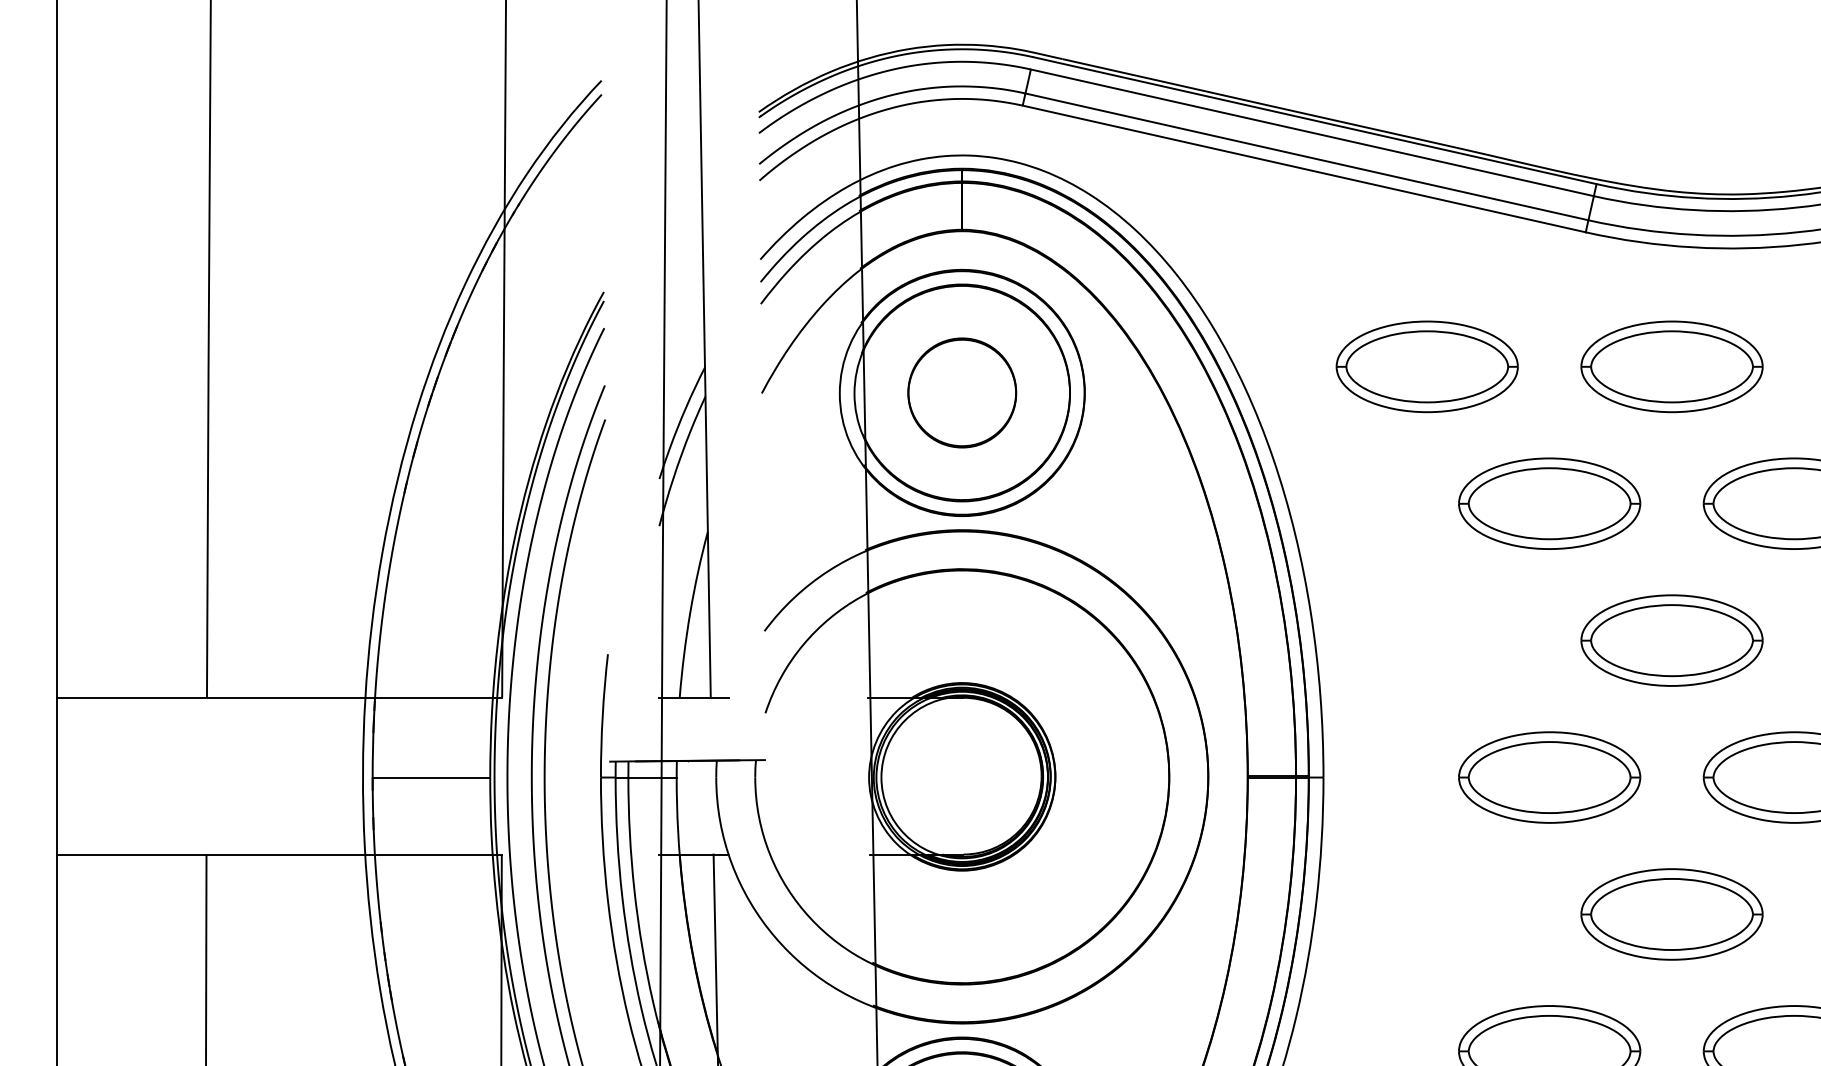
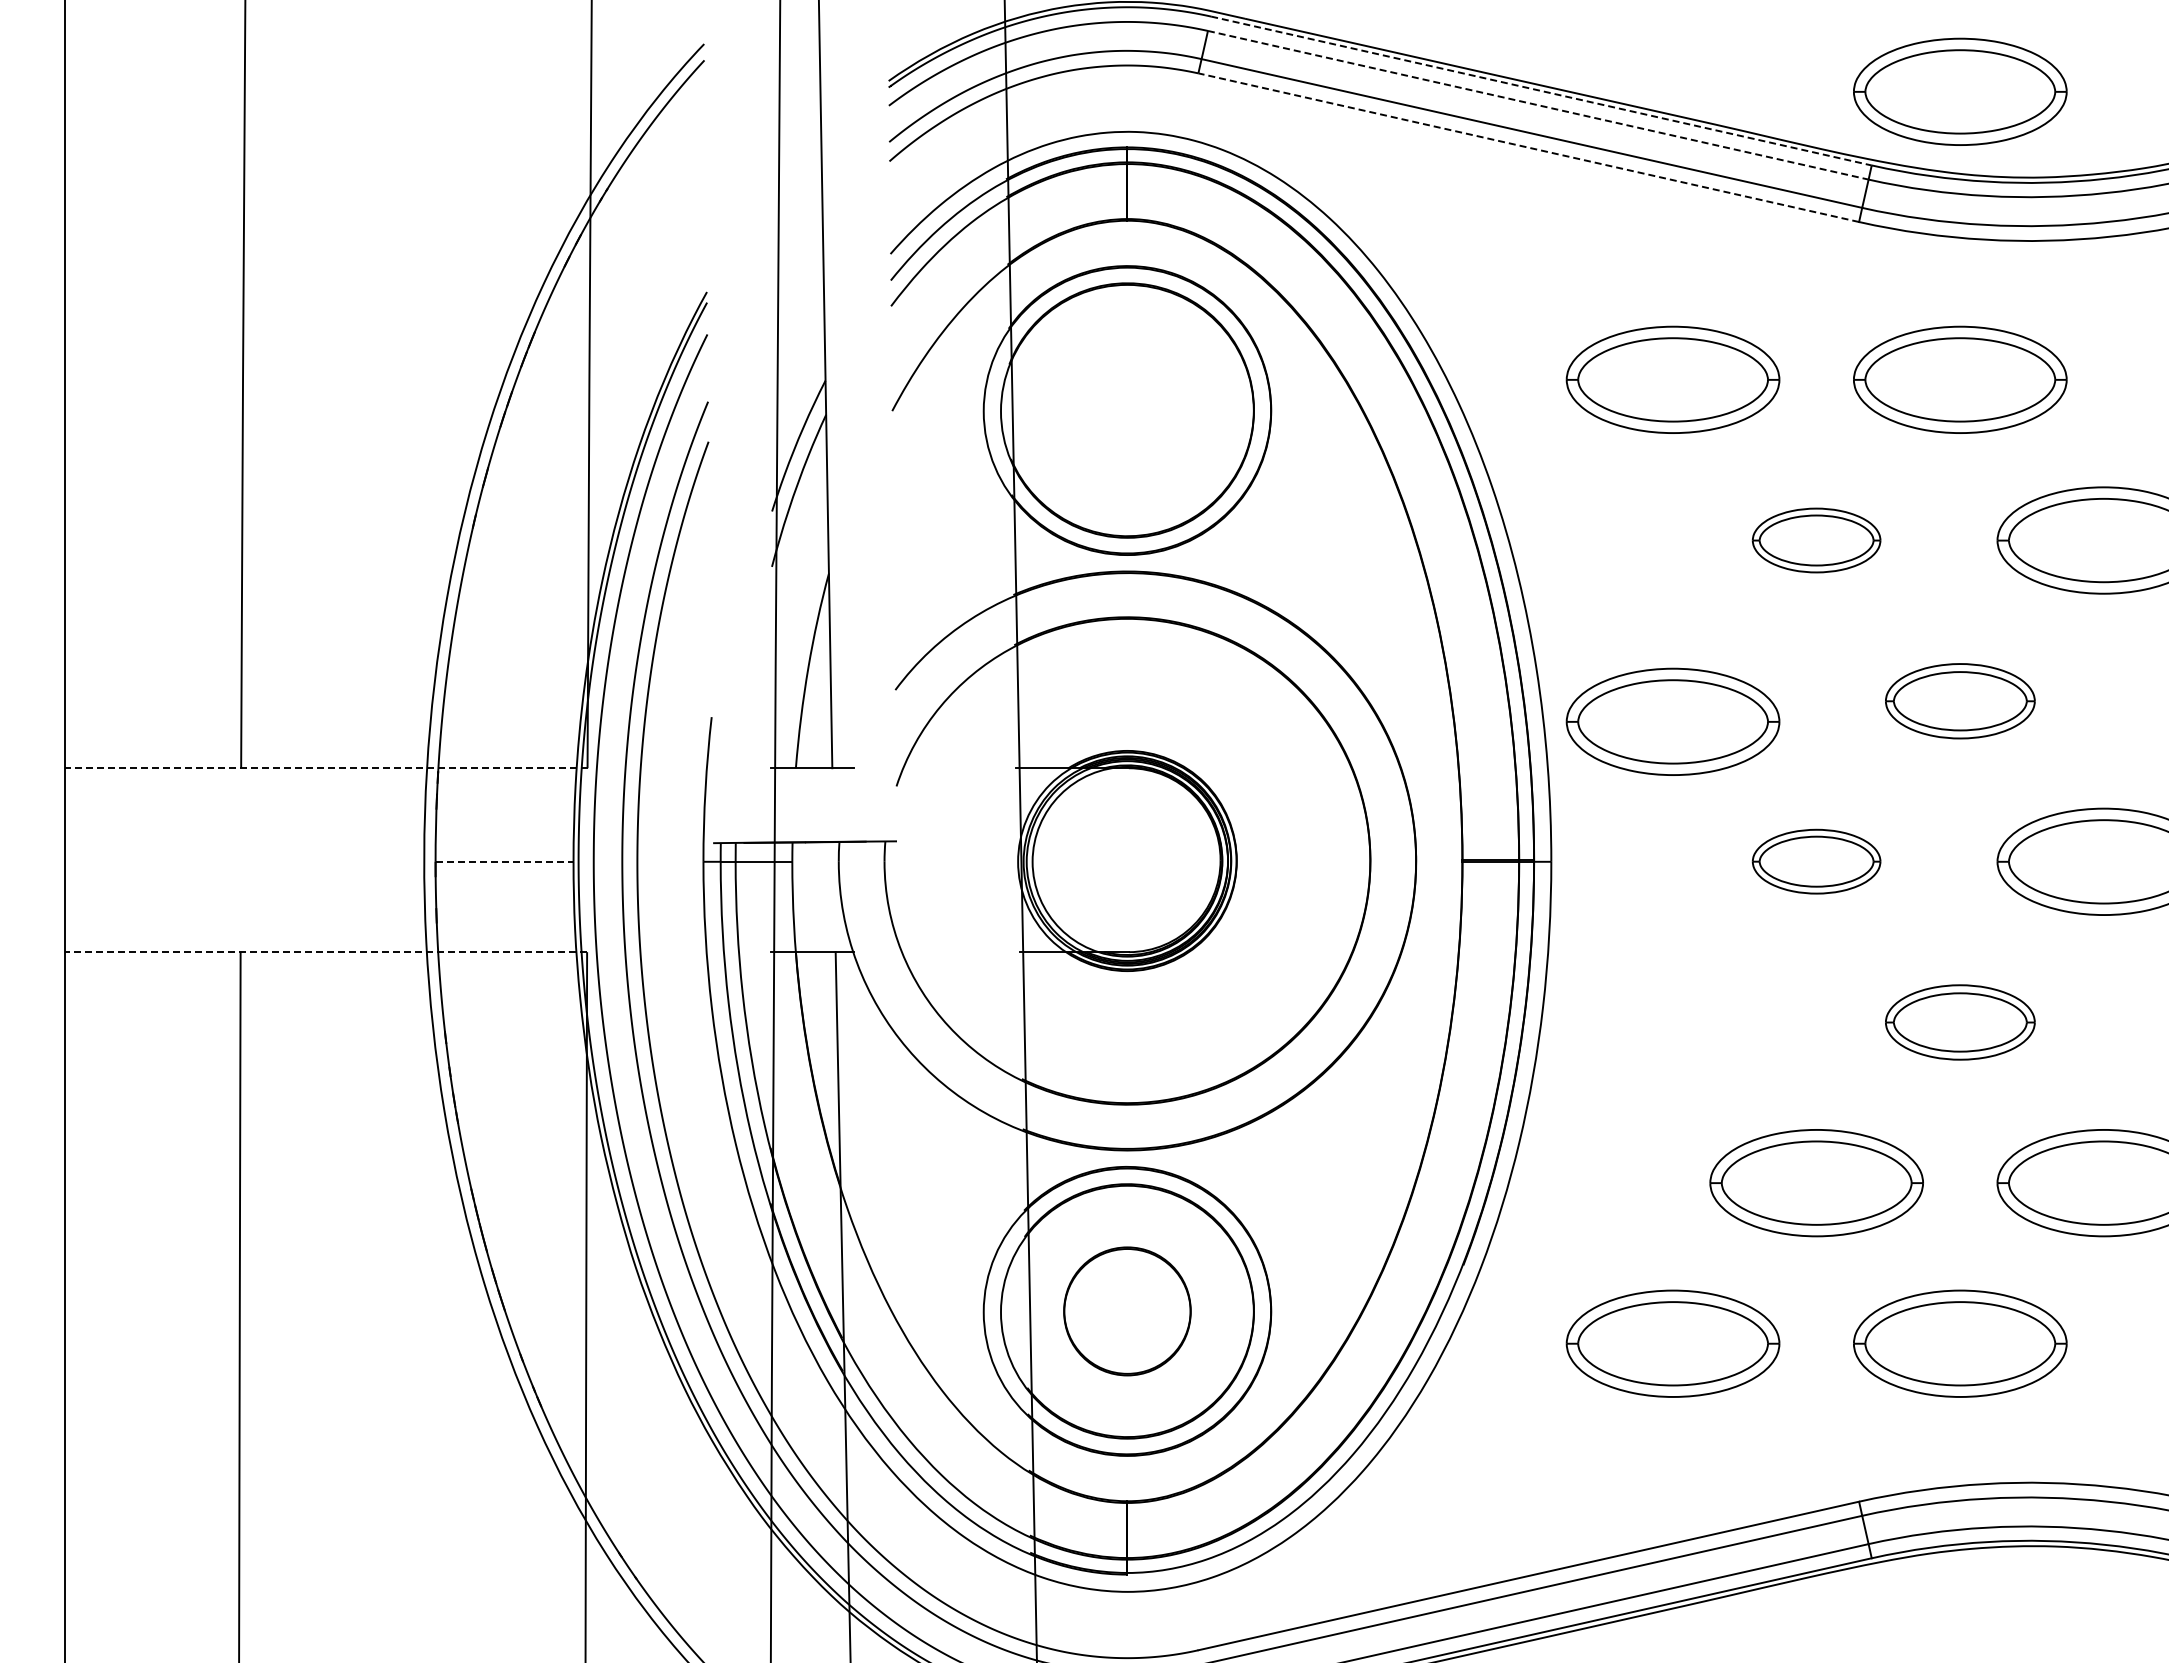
line: (1315, 121) -> (1541, 91), solid -> dashed
part: (1672, 121) -> (1960, 91), added
line: (1312, 133) -> (1538, 105), solid -> dashed
line: (1304, 168) -> (1528, 147), solid -> dashed
part: (962, 392) -> (1127, 410), removed
part: (1549, 503) -> (1816, 540), size x0.6
part: (1672, 640) -> (1960, 701), size x0.7
part: (1426, 657) -> (1672, 721), added
line: (278, 698) -> (325, 768), solid -> dashed
line: (431, 777) -> (504, 861), solid -> dashed
part: (1549, 777) -> (1816, 861), size x0.6
line: (278, 854) -> (325, 952), solid -> dashed
part: (1672, 914) -> (1960, 1022), size x0.7

